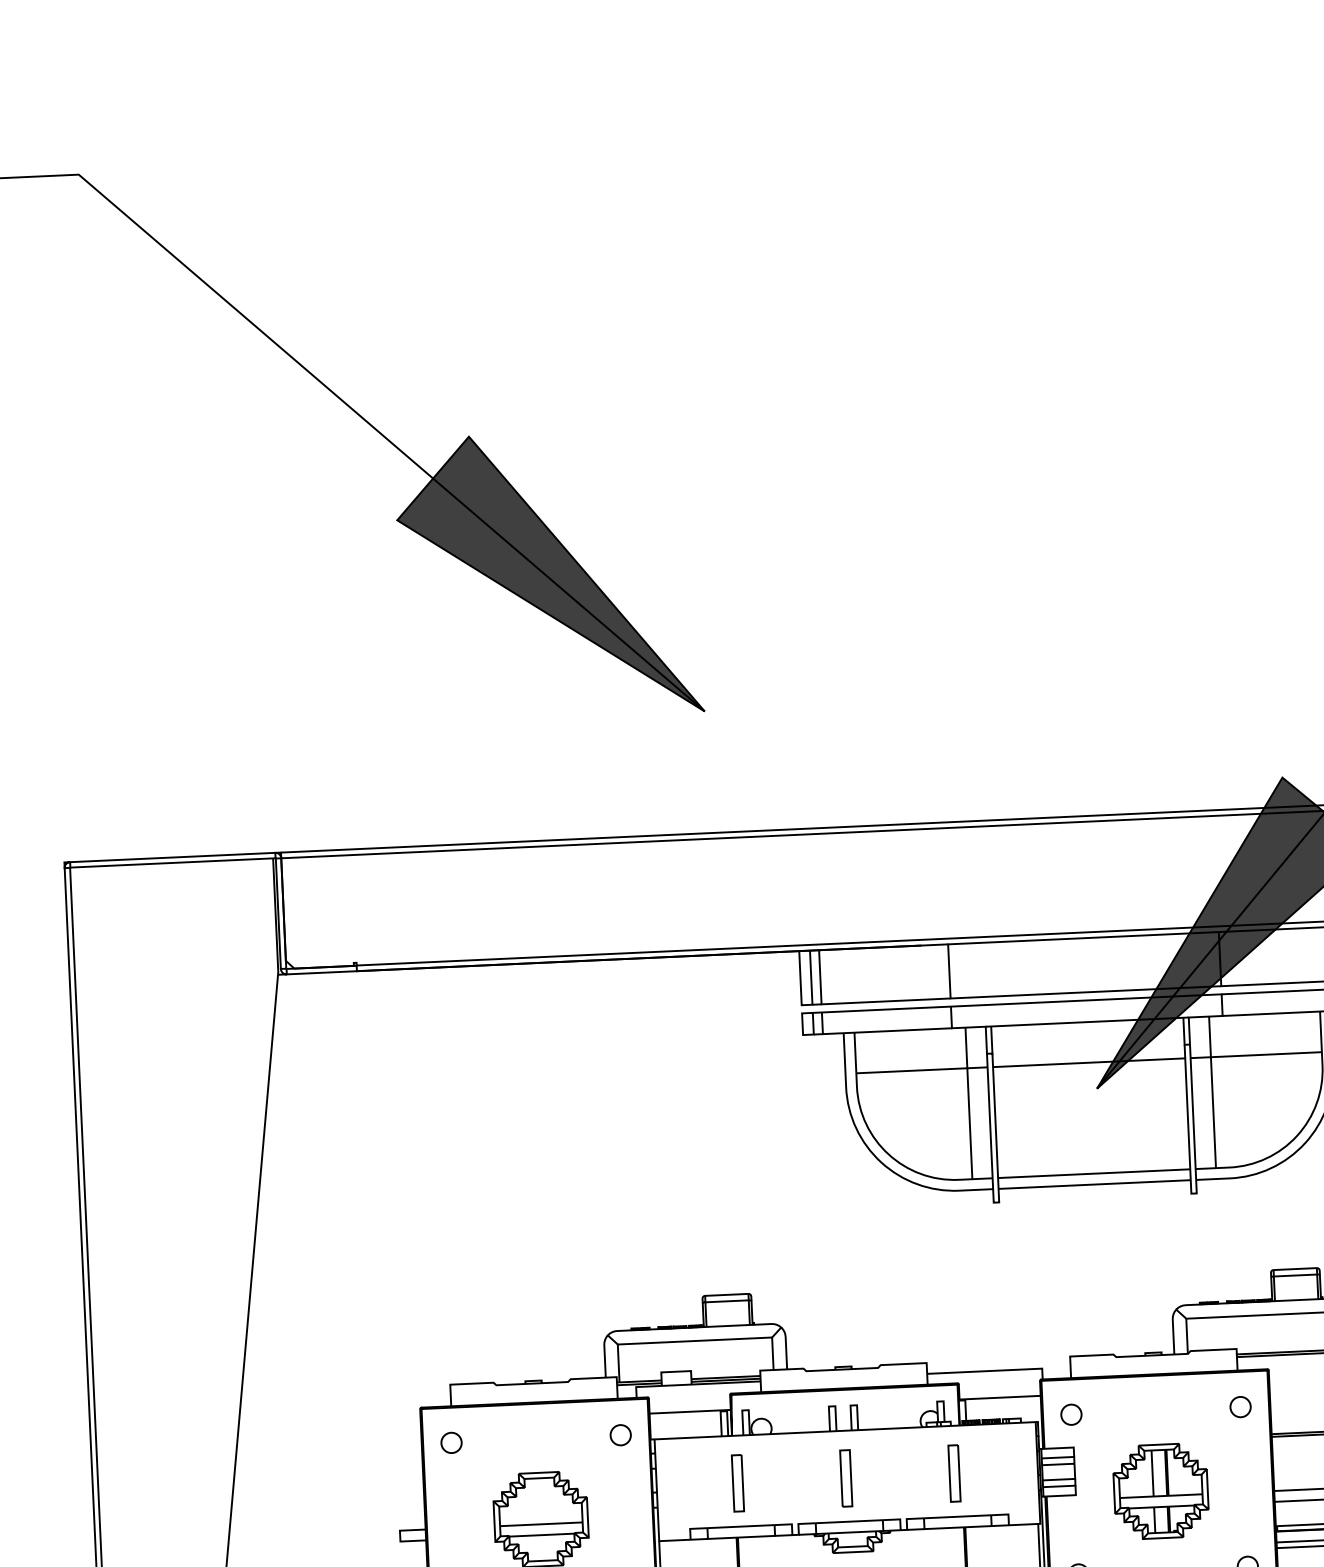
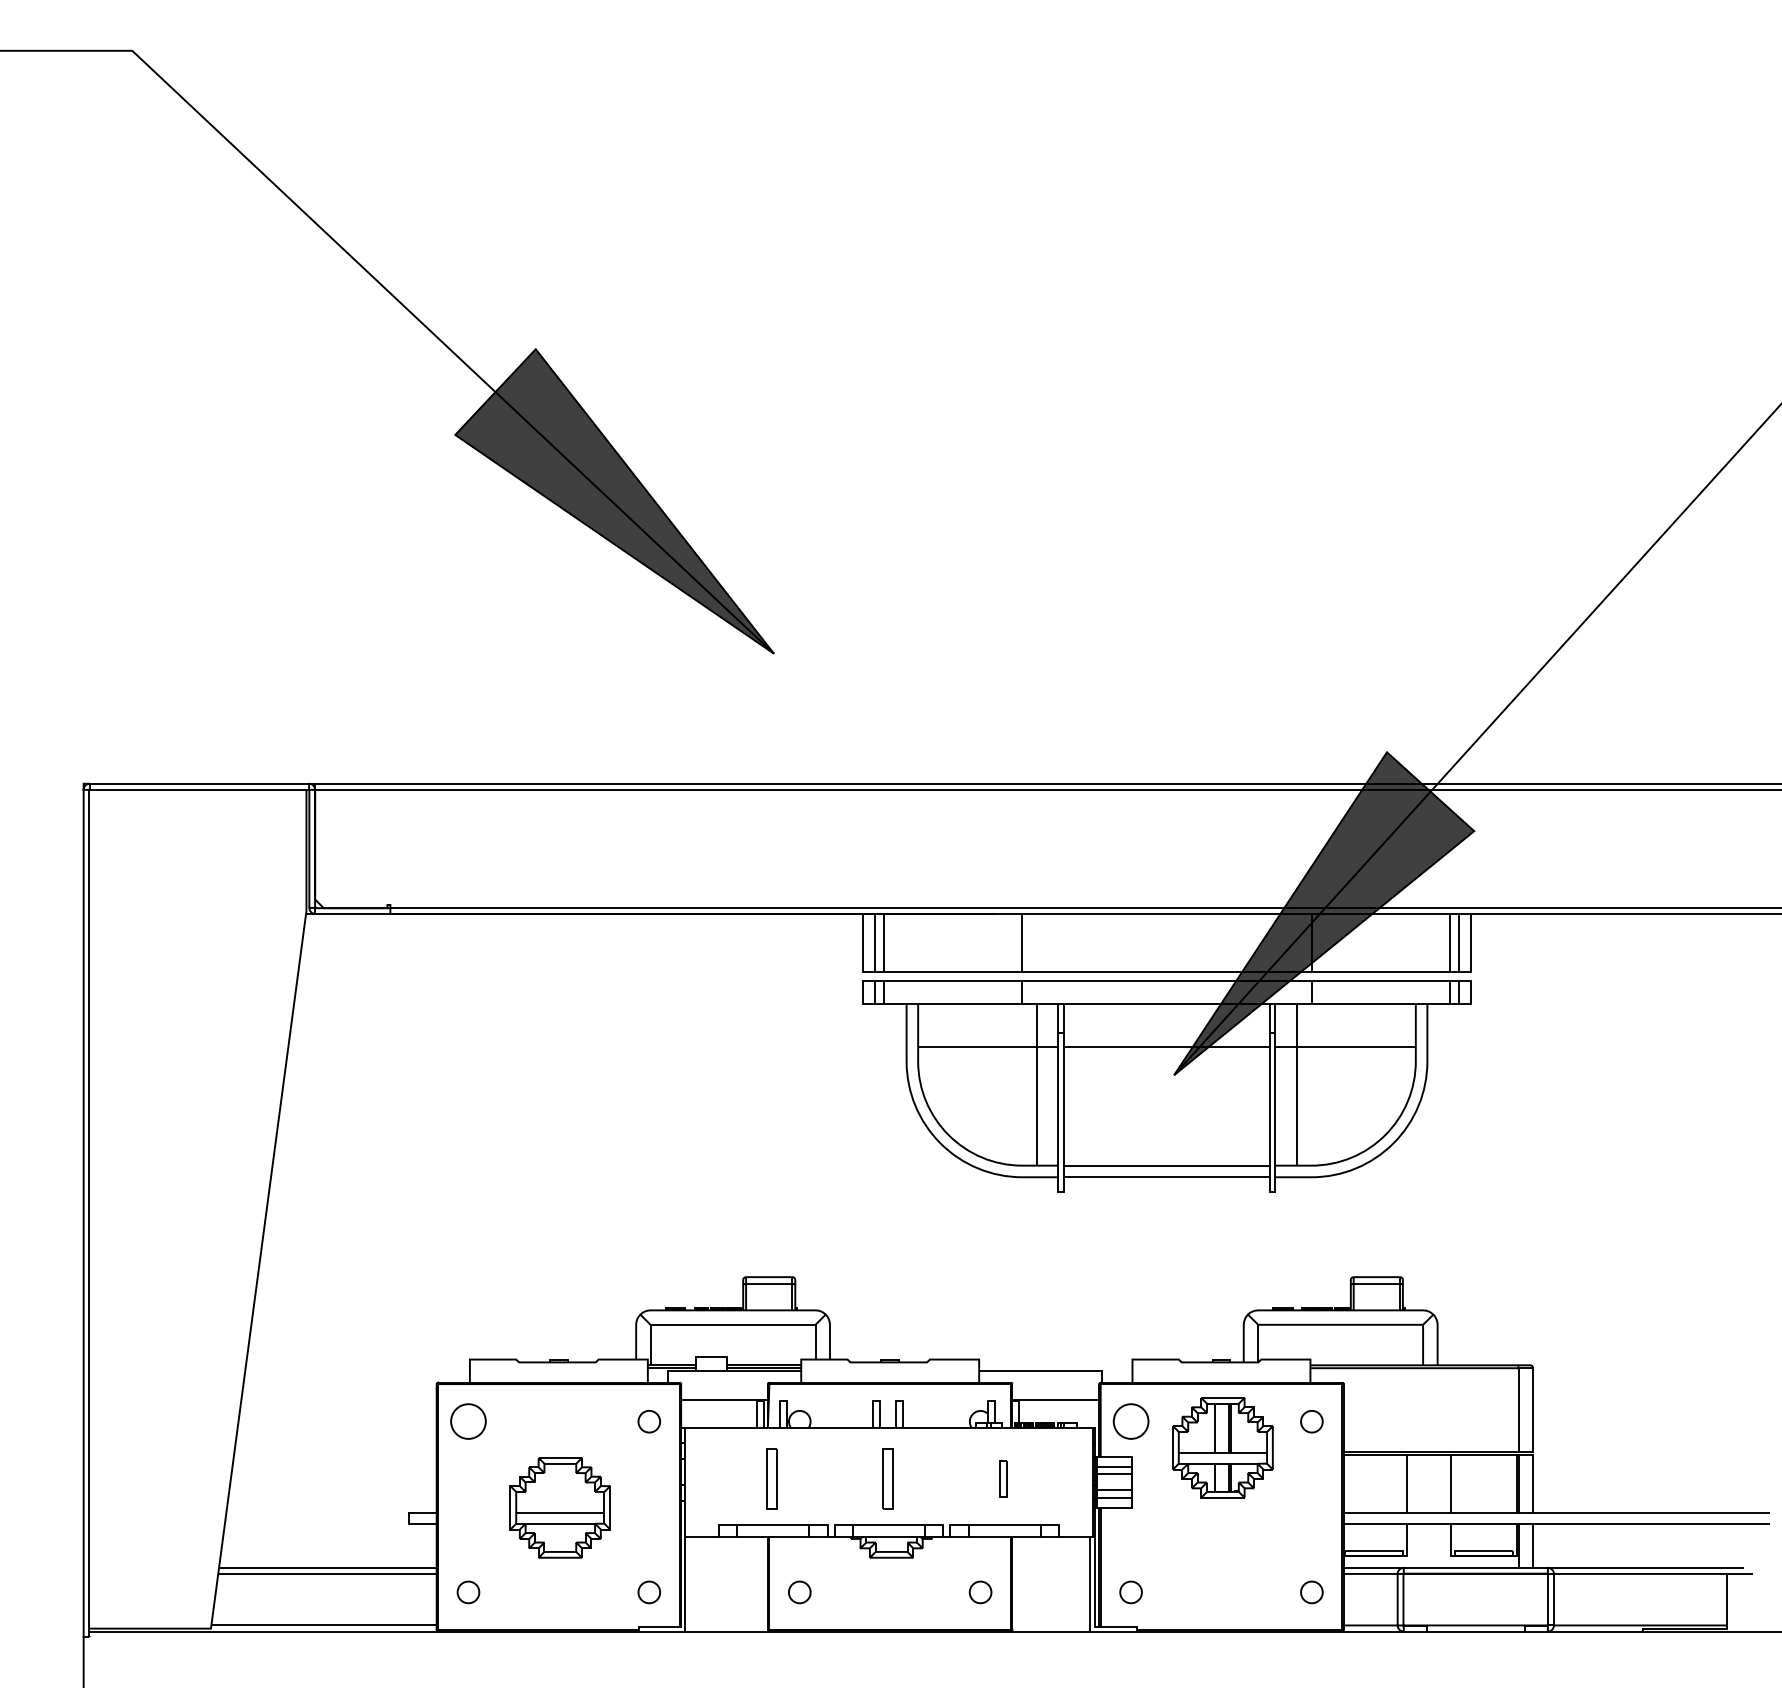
circle: (1070, 1414) -> (1130, 1421), size x1.6
circle: (451, 1442) -> (468, 1421), size x1.6
part: (954, 1473) -> (1003, 1478), size x0.6
part: (1160, 1491) -> (1222, 1447), moved

